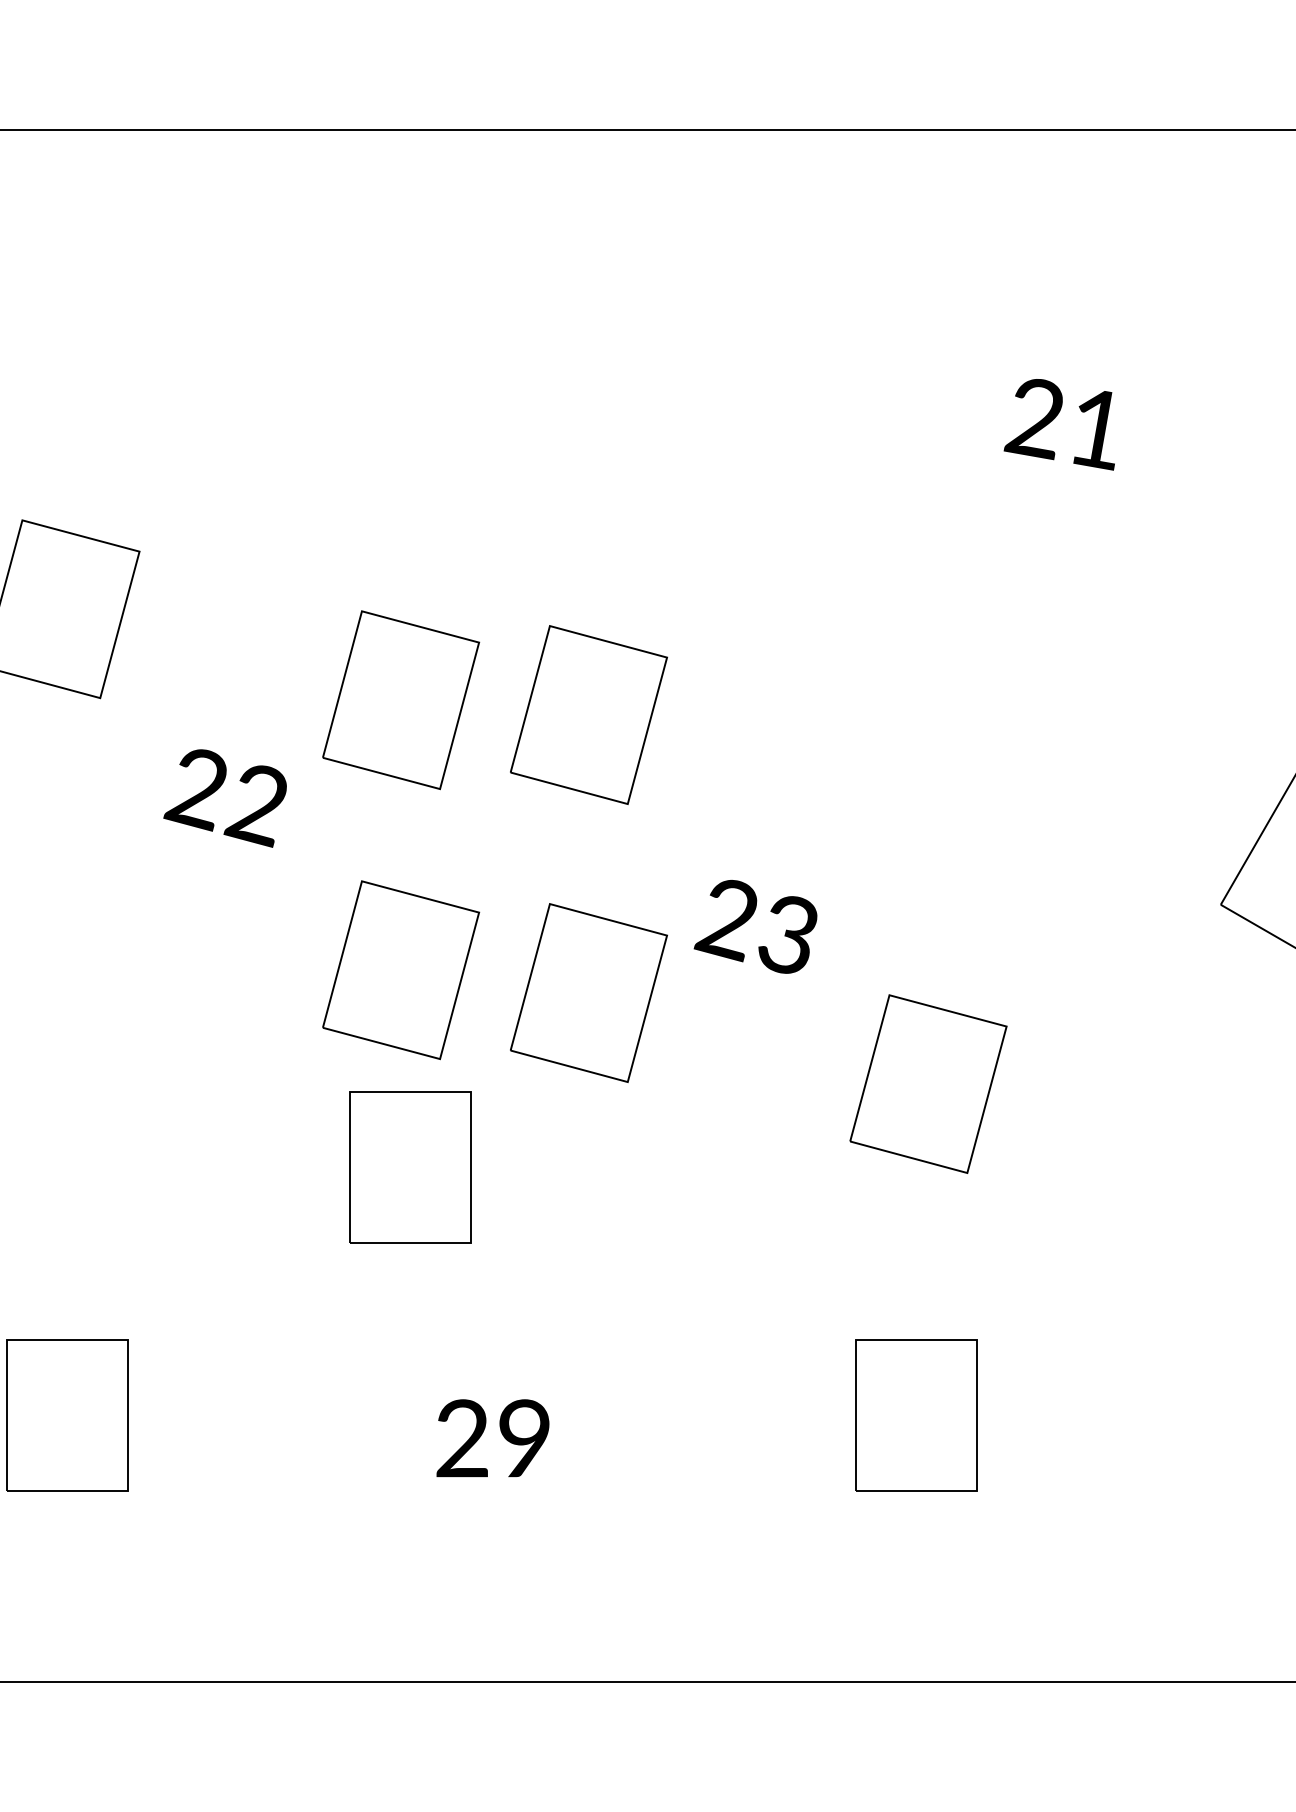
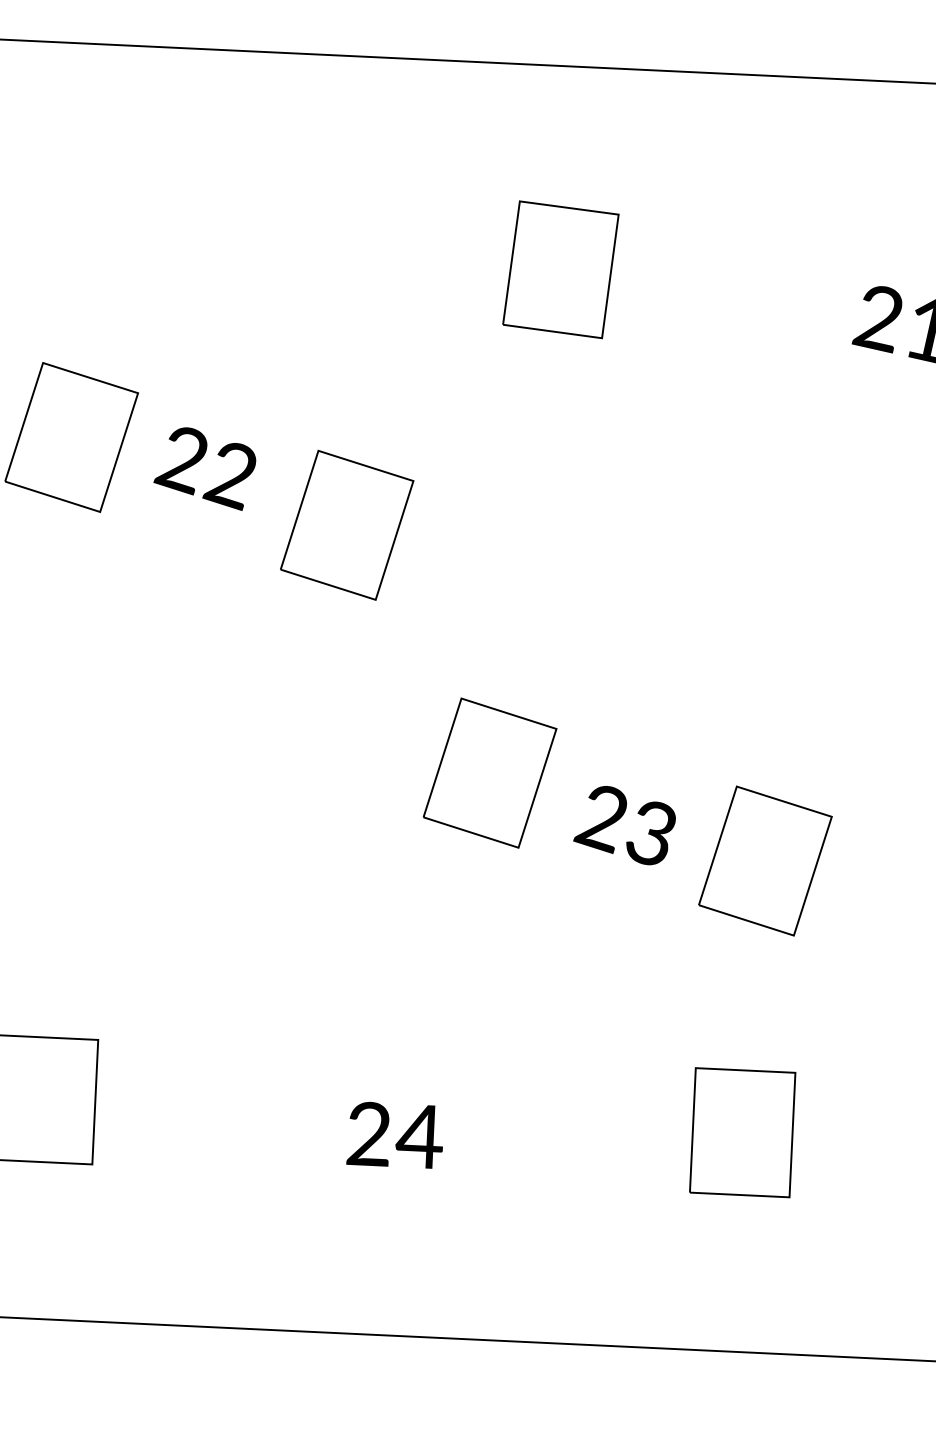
part: (646, 377) -> (561, 269), added
part: (588, 714) -> (500, 544), removed
text: (224, 798) -> (204, 468), moved
text: (755, 926) -> (624, 825), moved
part: (401, 970) -> (337, 747), removed
part: (410, 1167) -> (336, 909), removed
text: (524, 1438) -> (419, 1136), 29 -> 24

